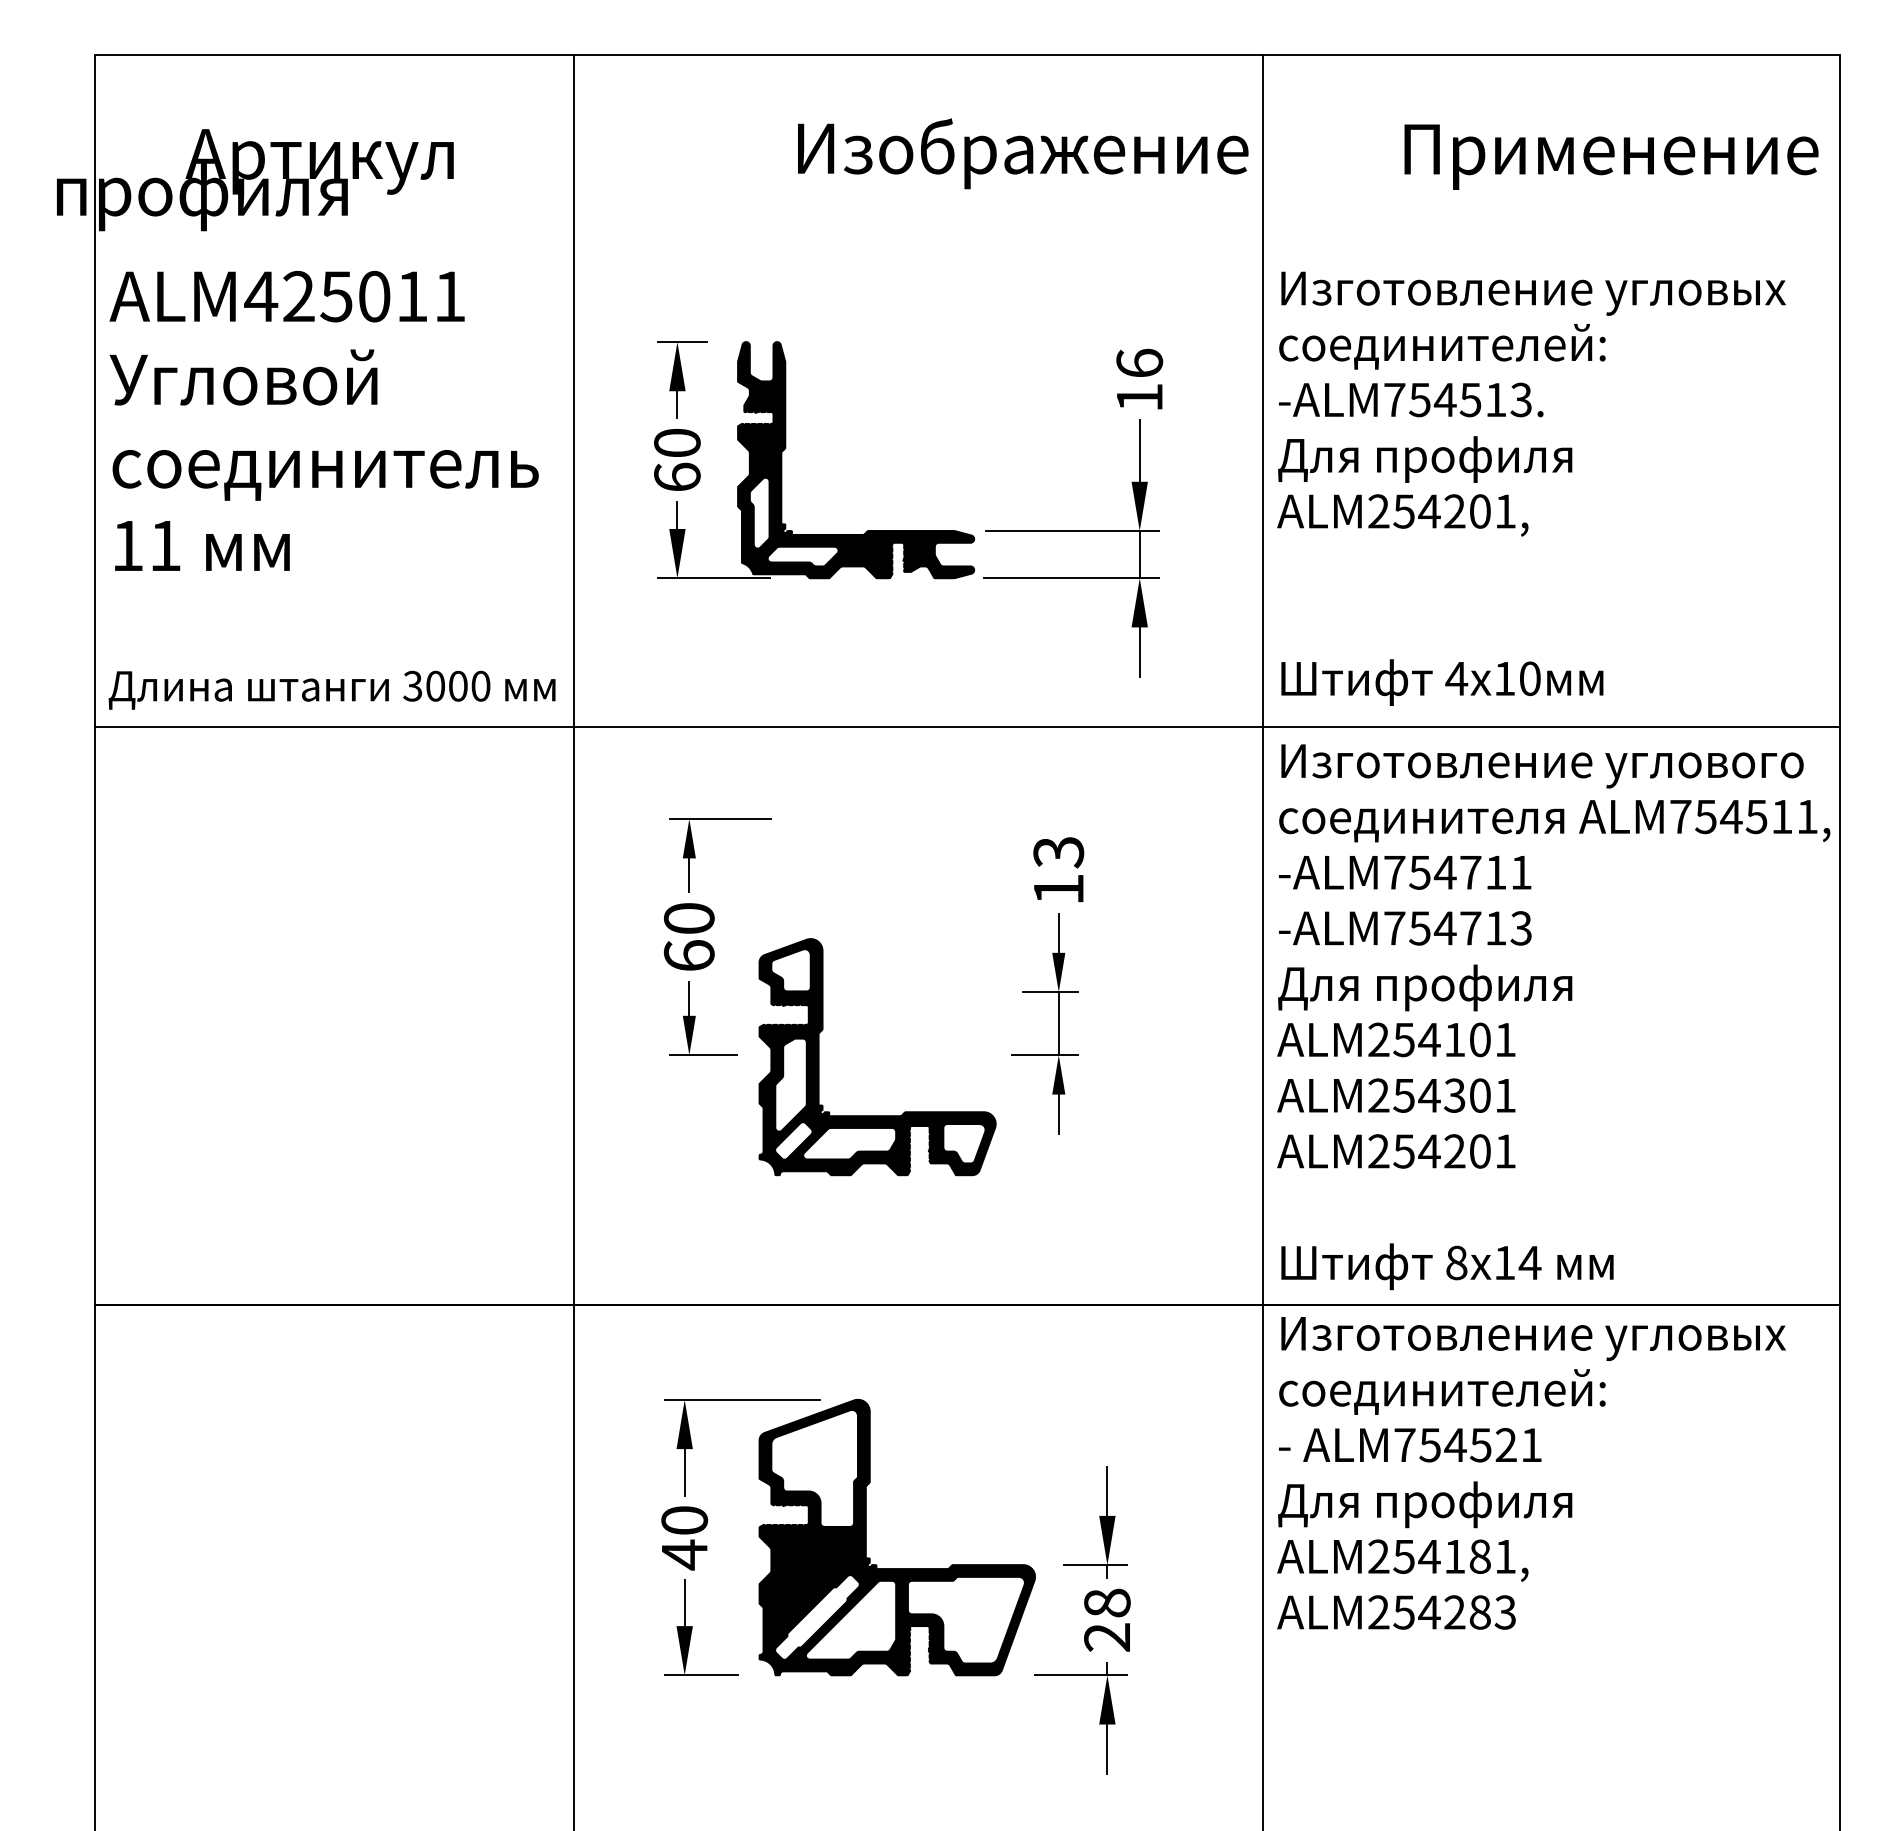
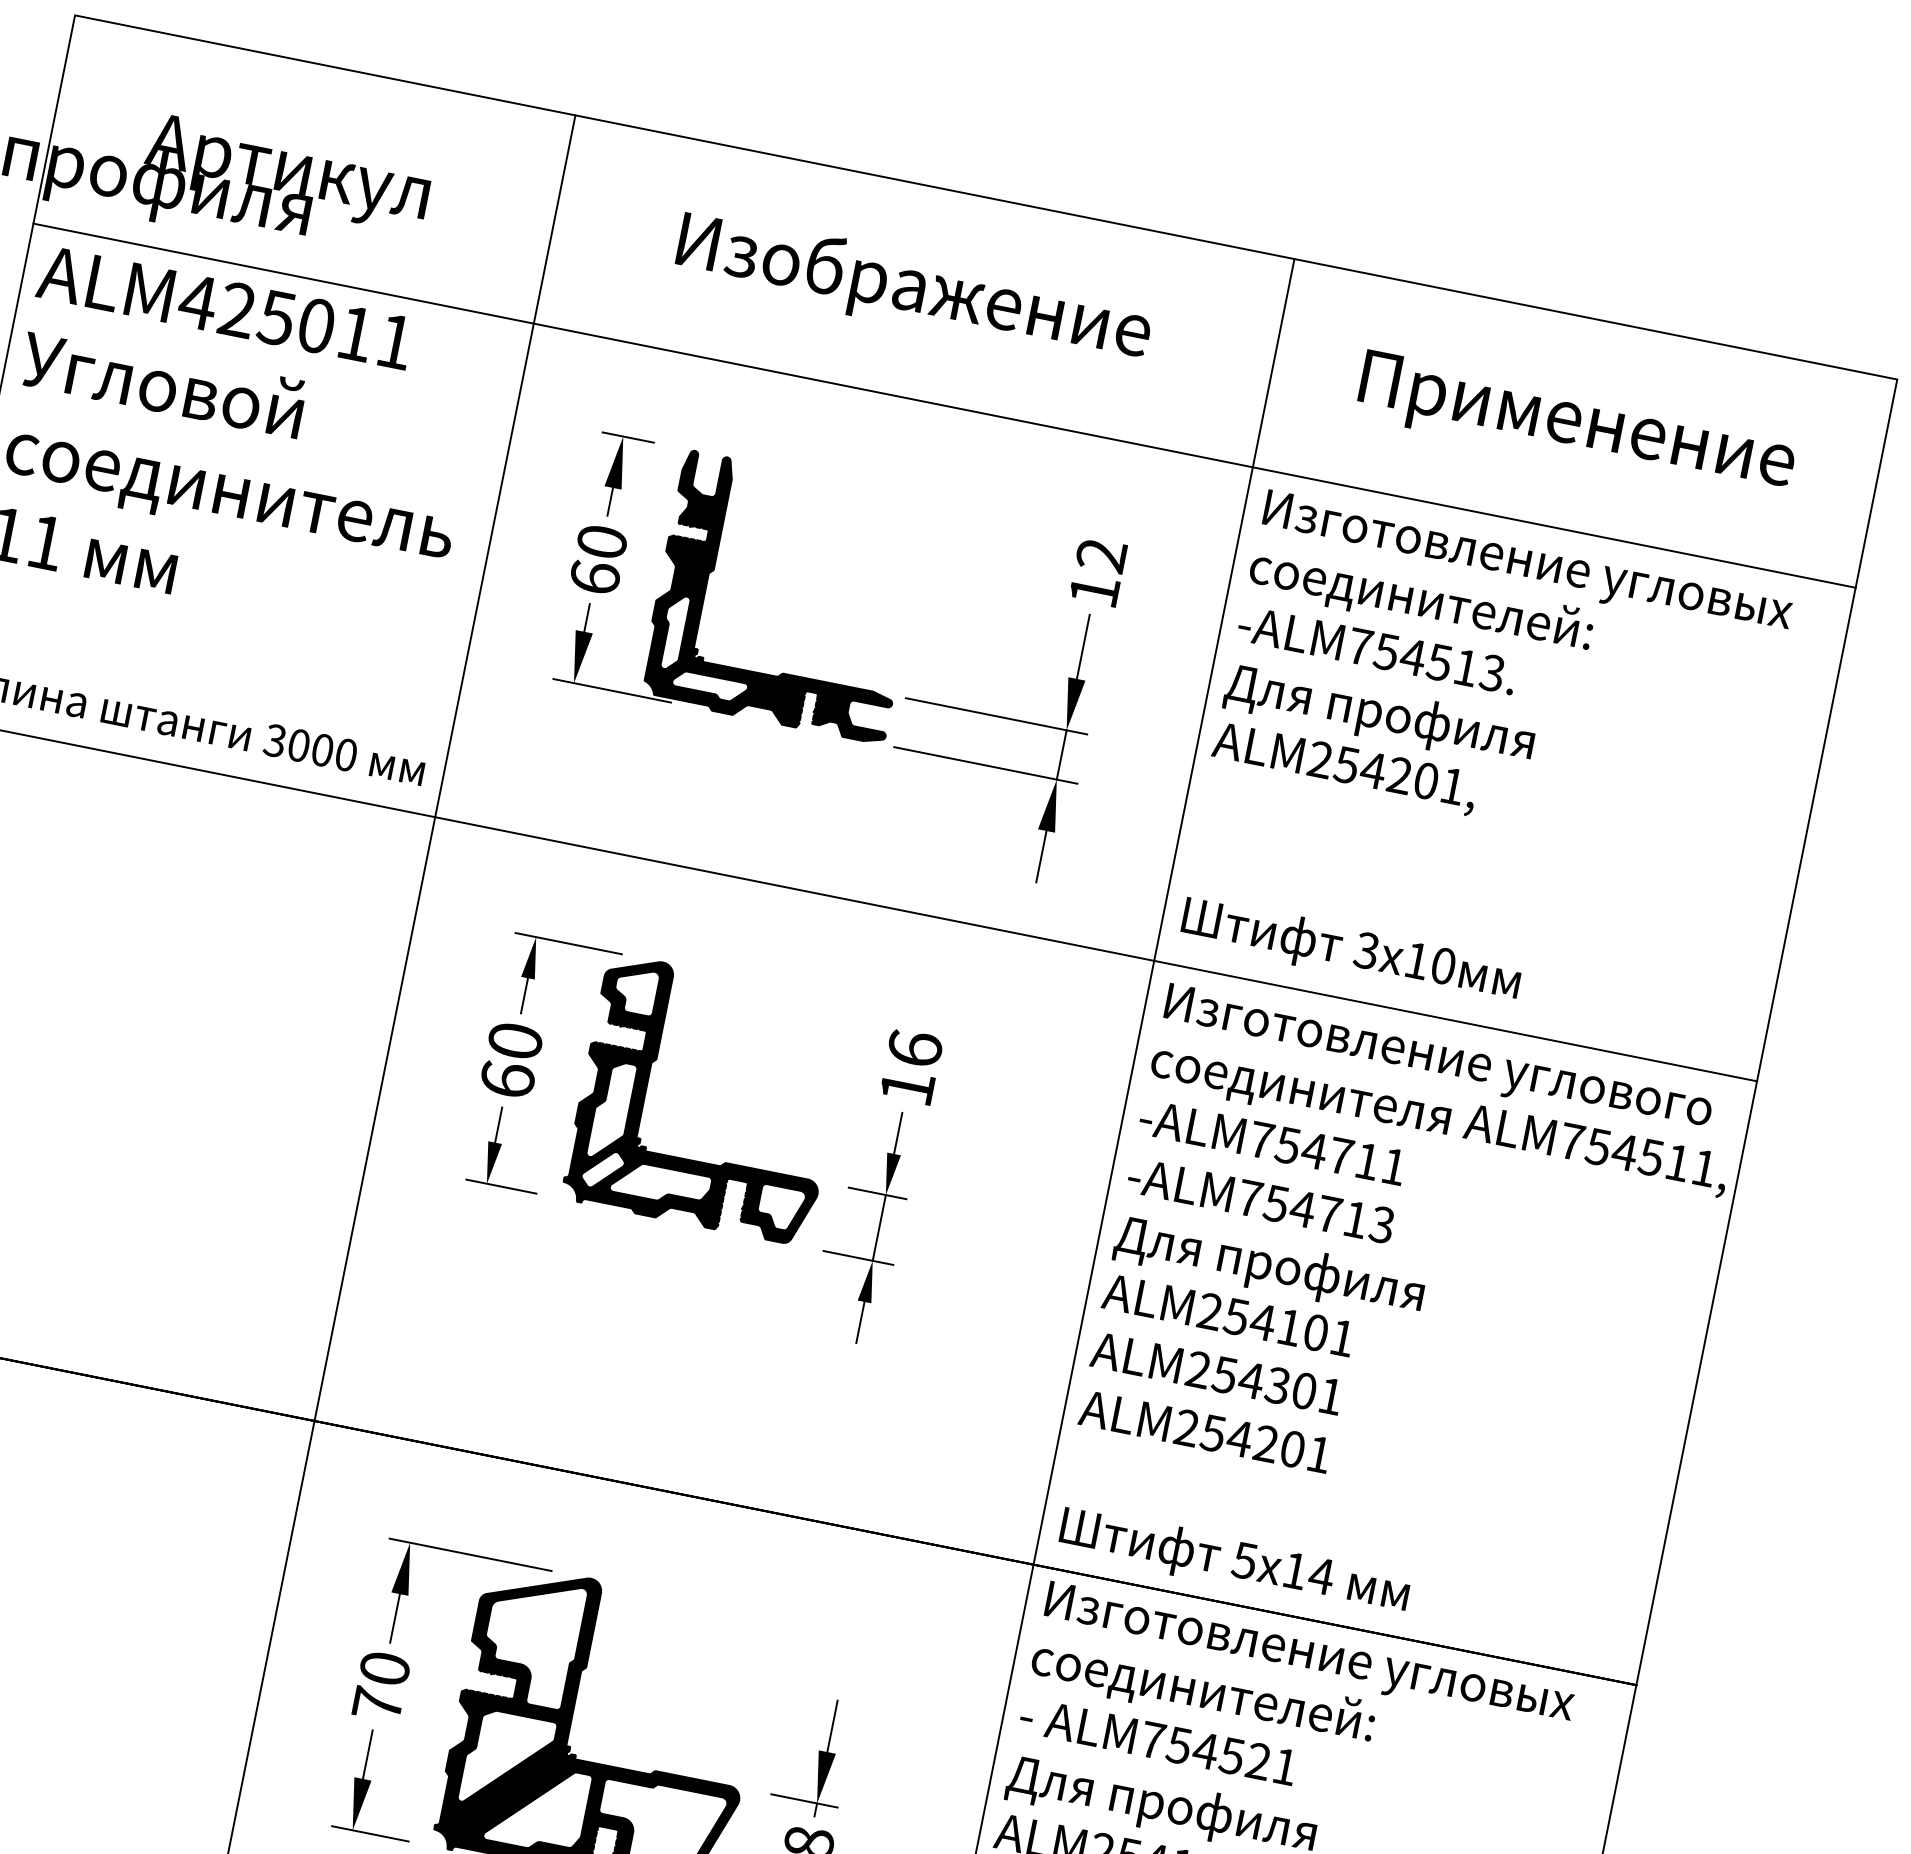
text: (1023, 153) -> (914, 289), moved
text: (1611, 156) -> (1576, 425), moved
line: (967, 254) -> (944, 405), added
text: (1139, 362) -> (1101, 554), 16 -> 12
text: (1456, 678) -> (1366, 950), 4 -> 3
text: (1058, 852) -> (914, 1049), 13 -> 16
part: (819, 1057) -> (647, 1087), moved
text: (1456, 1262) -> (1244, 1560), 8 -> 5
text: (684, 1554) -> (377, 1704), 40 -> 70

